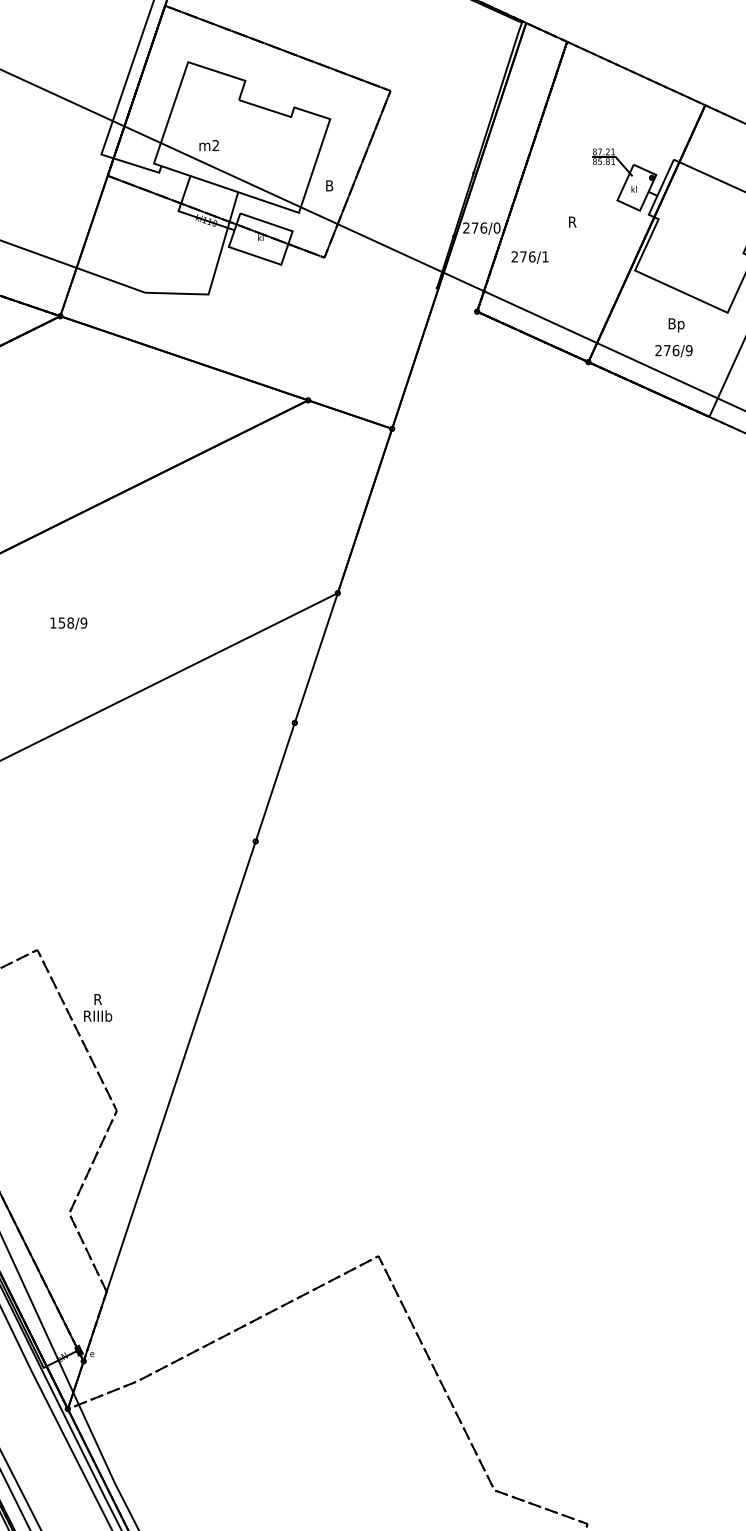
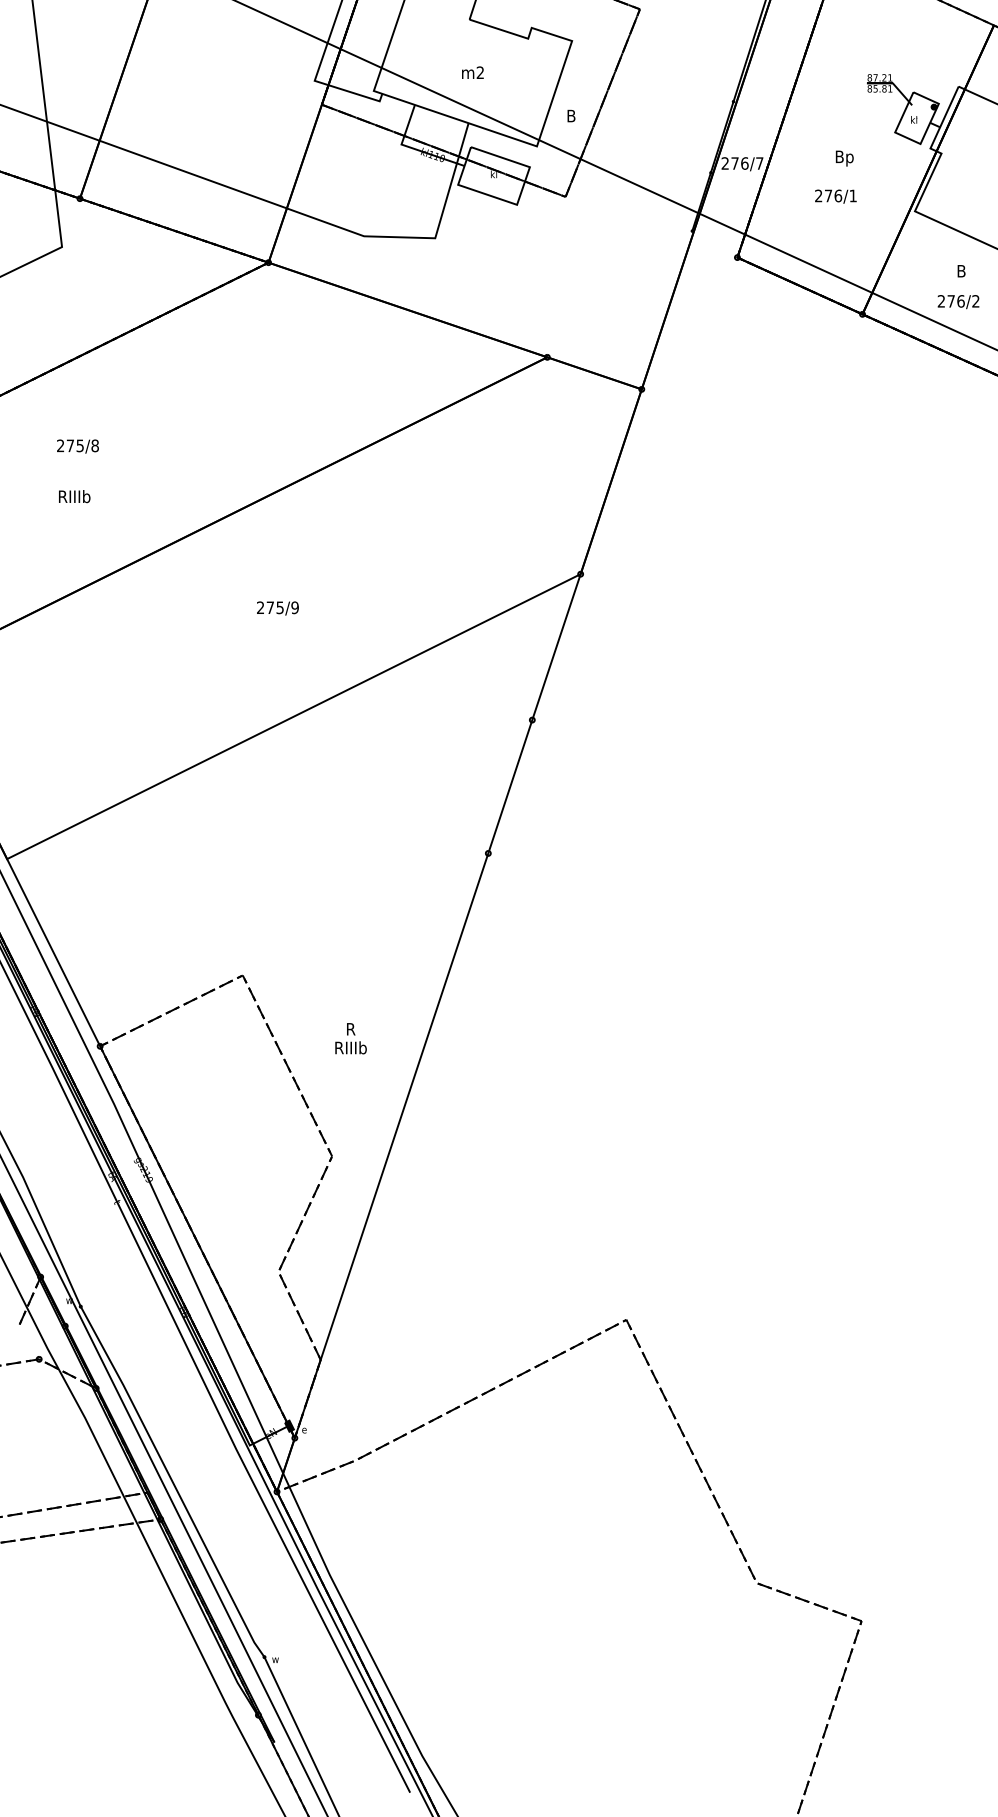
text: (208, 145) -> (472, 72), moved
text: (572, 223) -> (844, 158), R -> Bp
text: (496, 228) -> (759, 163), 276/0 -> 276/7
text: (529, 257) -> (835, 196), moved
text: (676, 324) -> (961, 272), Bp -> B
text: (688, 350) -> (975, 301), 276/9 -> 276/2
text: (62, 622) -> (270, 607), 158/9 -> 275/9
text: (97, 1007) -> (350, 1038), moved

